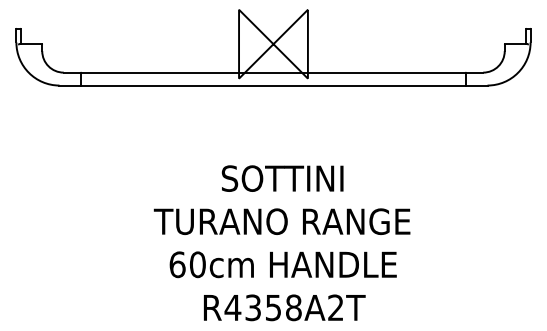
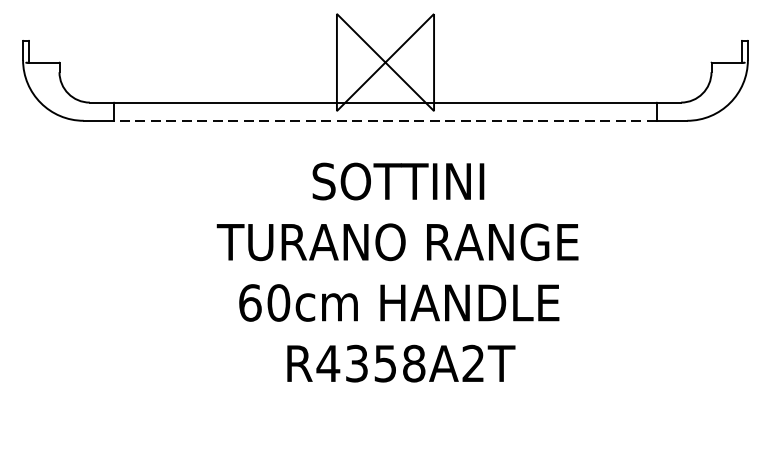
line: (273, 85) -> (385, 120), solid -> dashed
text: (281, 243) -> (396, 272), moved

